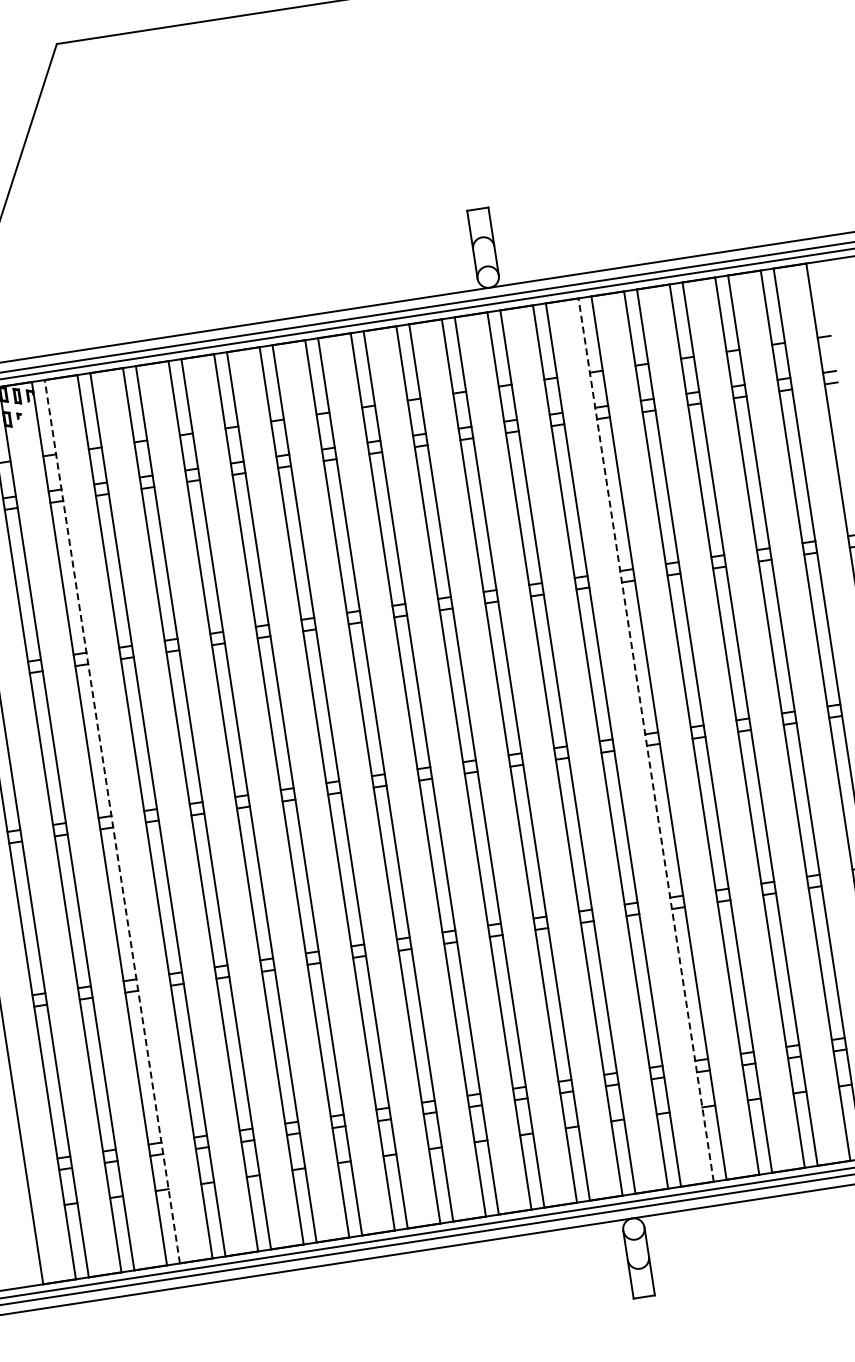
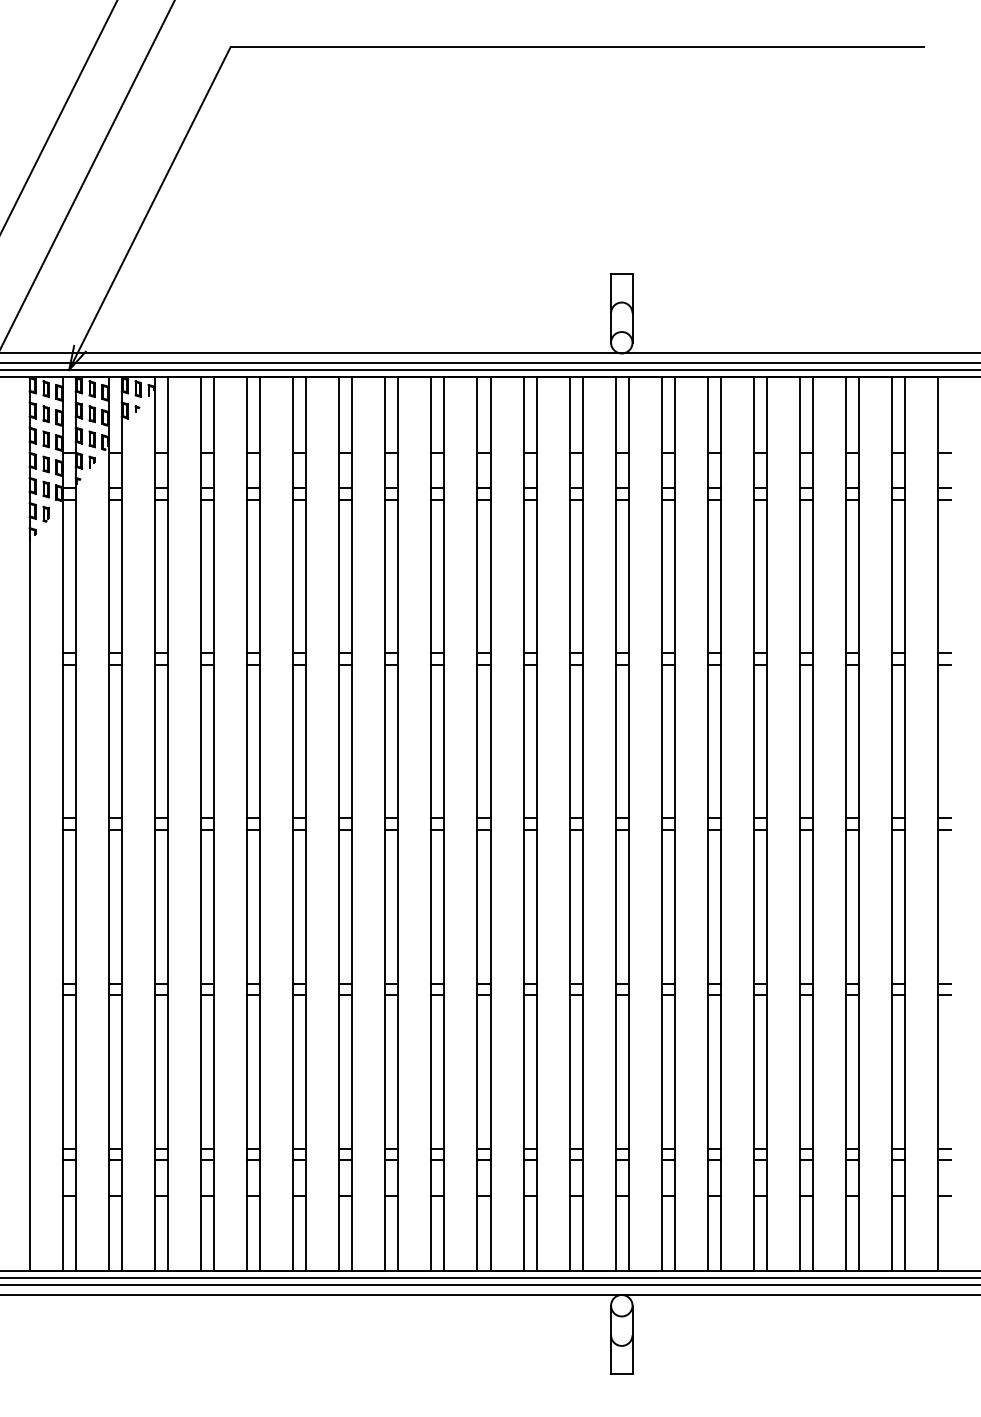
line: (645, 740) -> (707, 824), dashed -> solid
line: (112, 822) -> (167, 824), dashed -> solid

